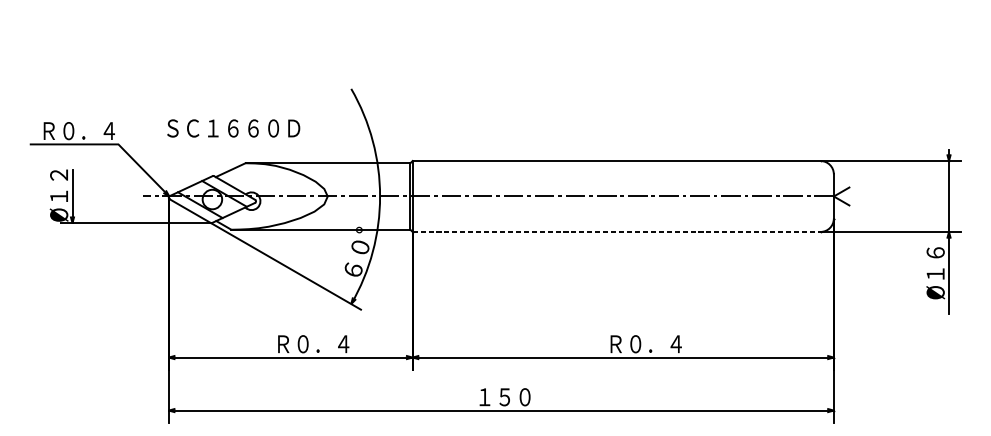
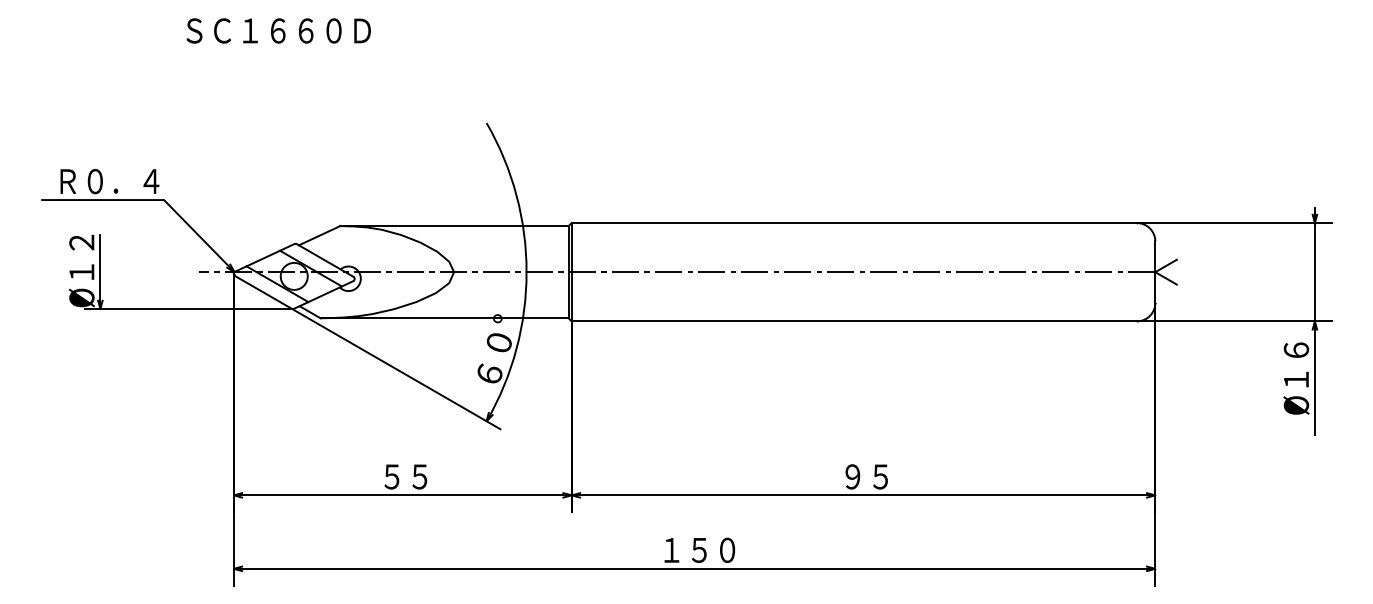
text: (233, 128) -> (278, 30), moved
line: (616, 232) -> (854, 321), dashed -> solid
text: (313, 343) -> (434, 476), Ｒ０．４ -> ５５
text: (645, 343) -> (894, 476), Ｒ０．４ -> ９５

